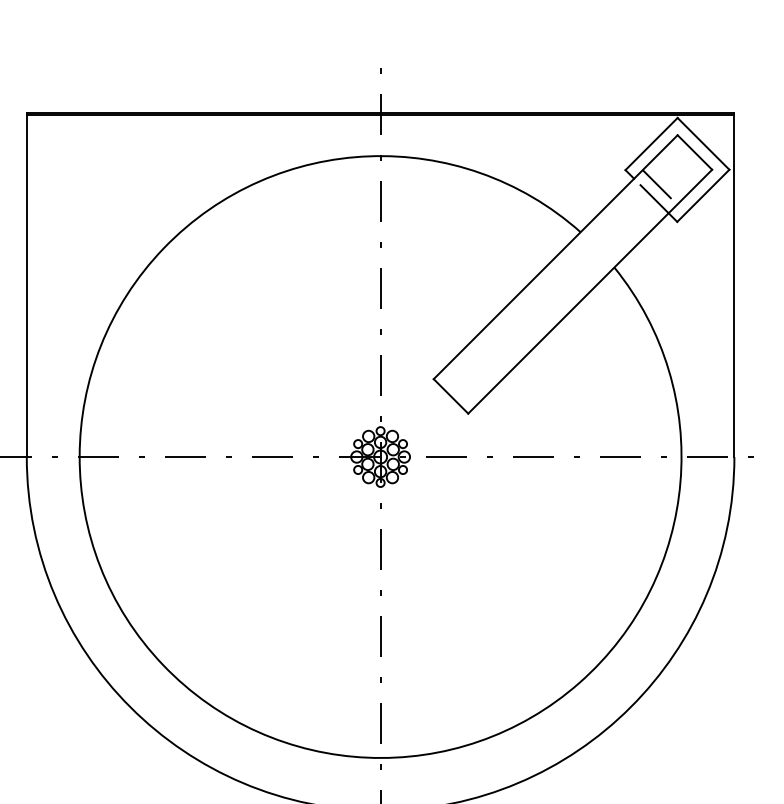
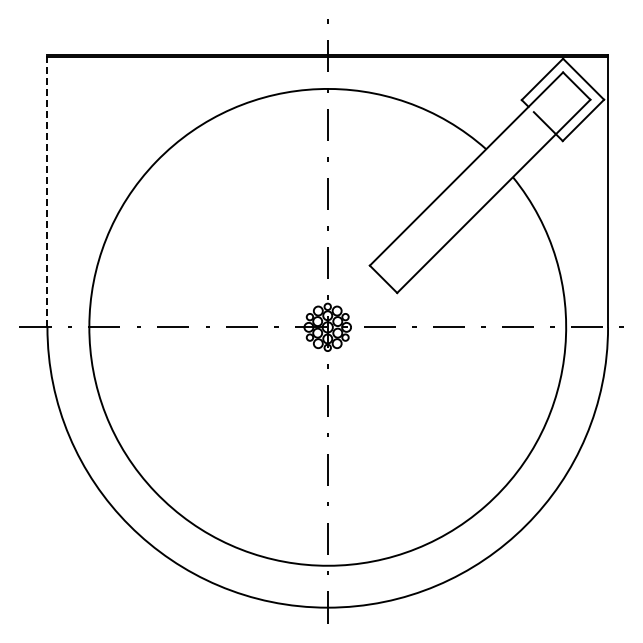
line: (659, 187) -> (548, 113), removed
line: (26, 284) -> (47, 190), solid -> dashed

